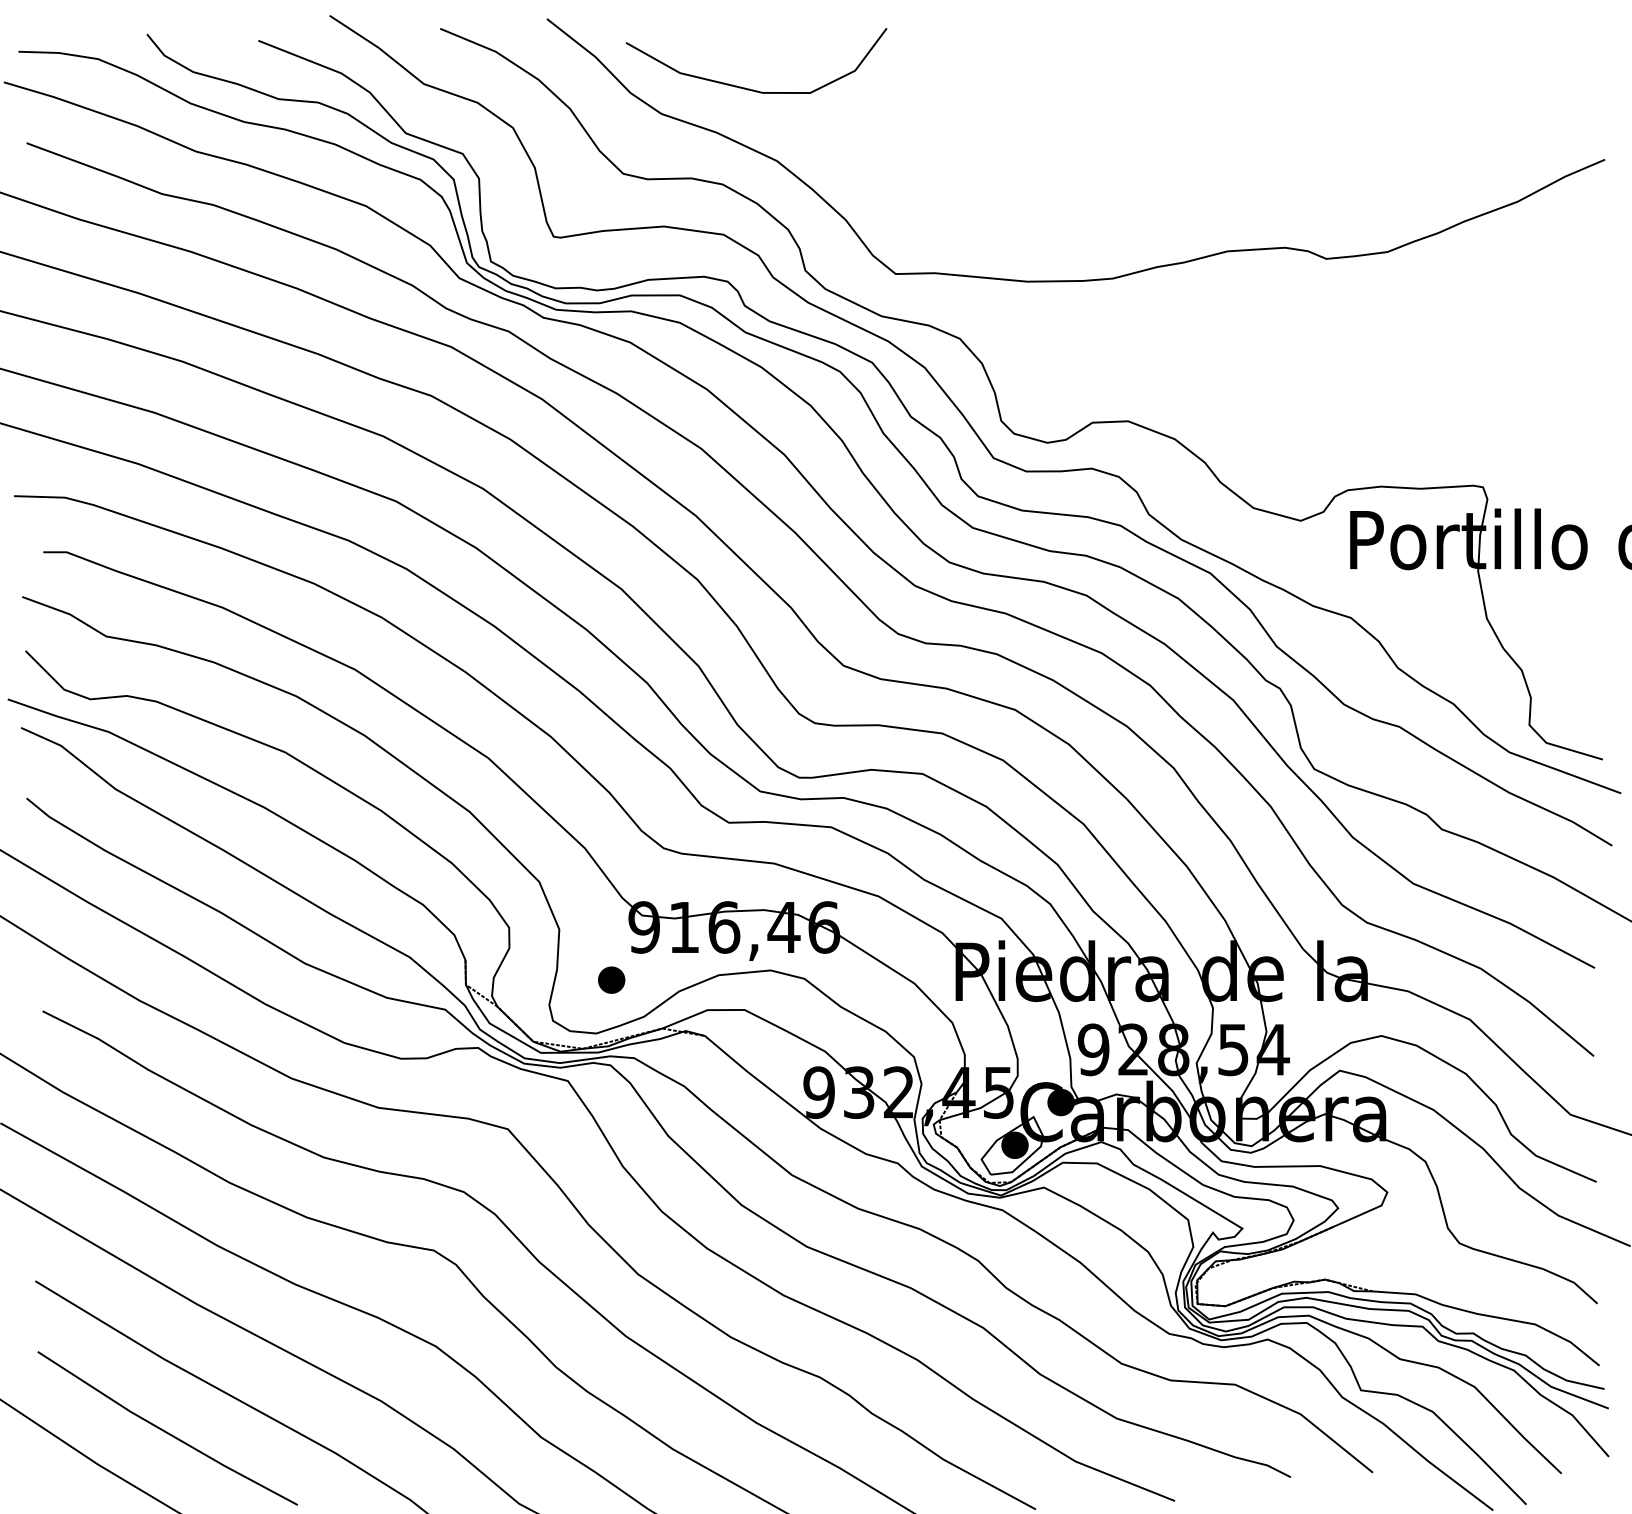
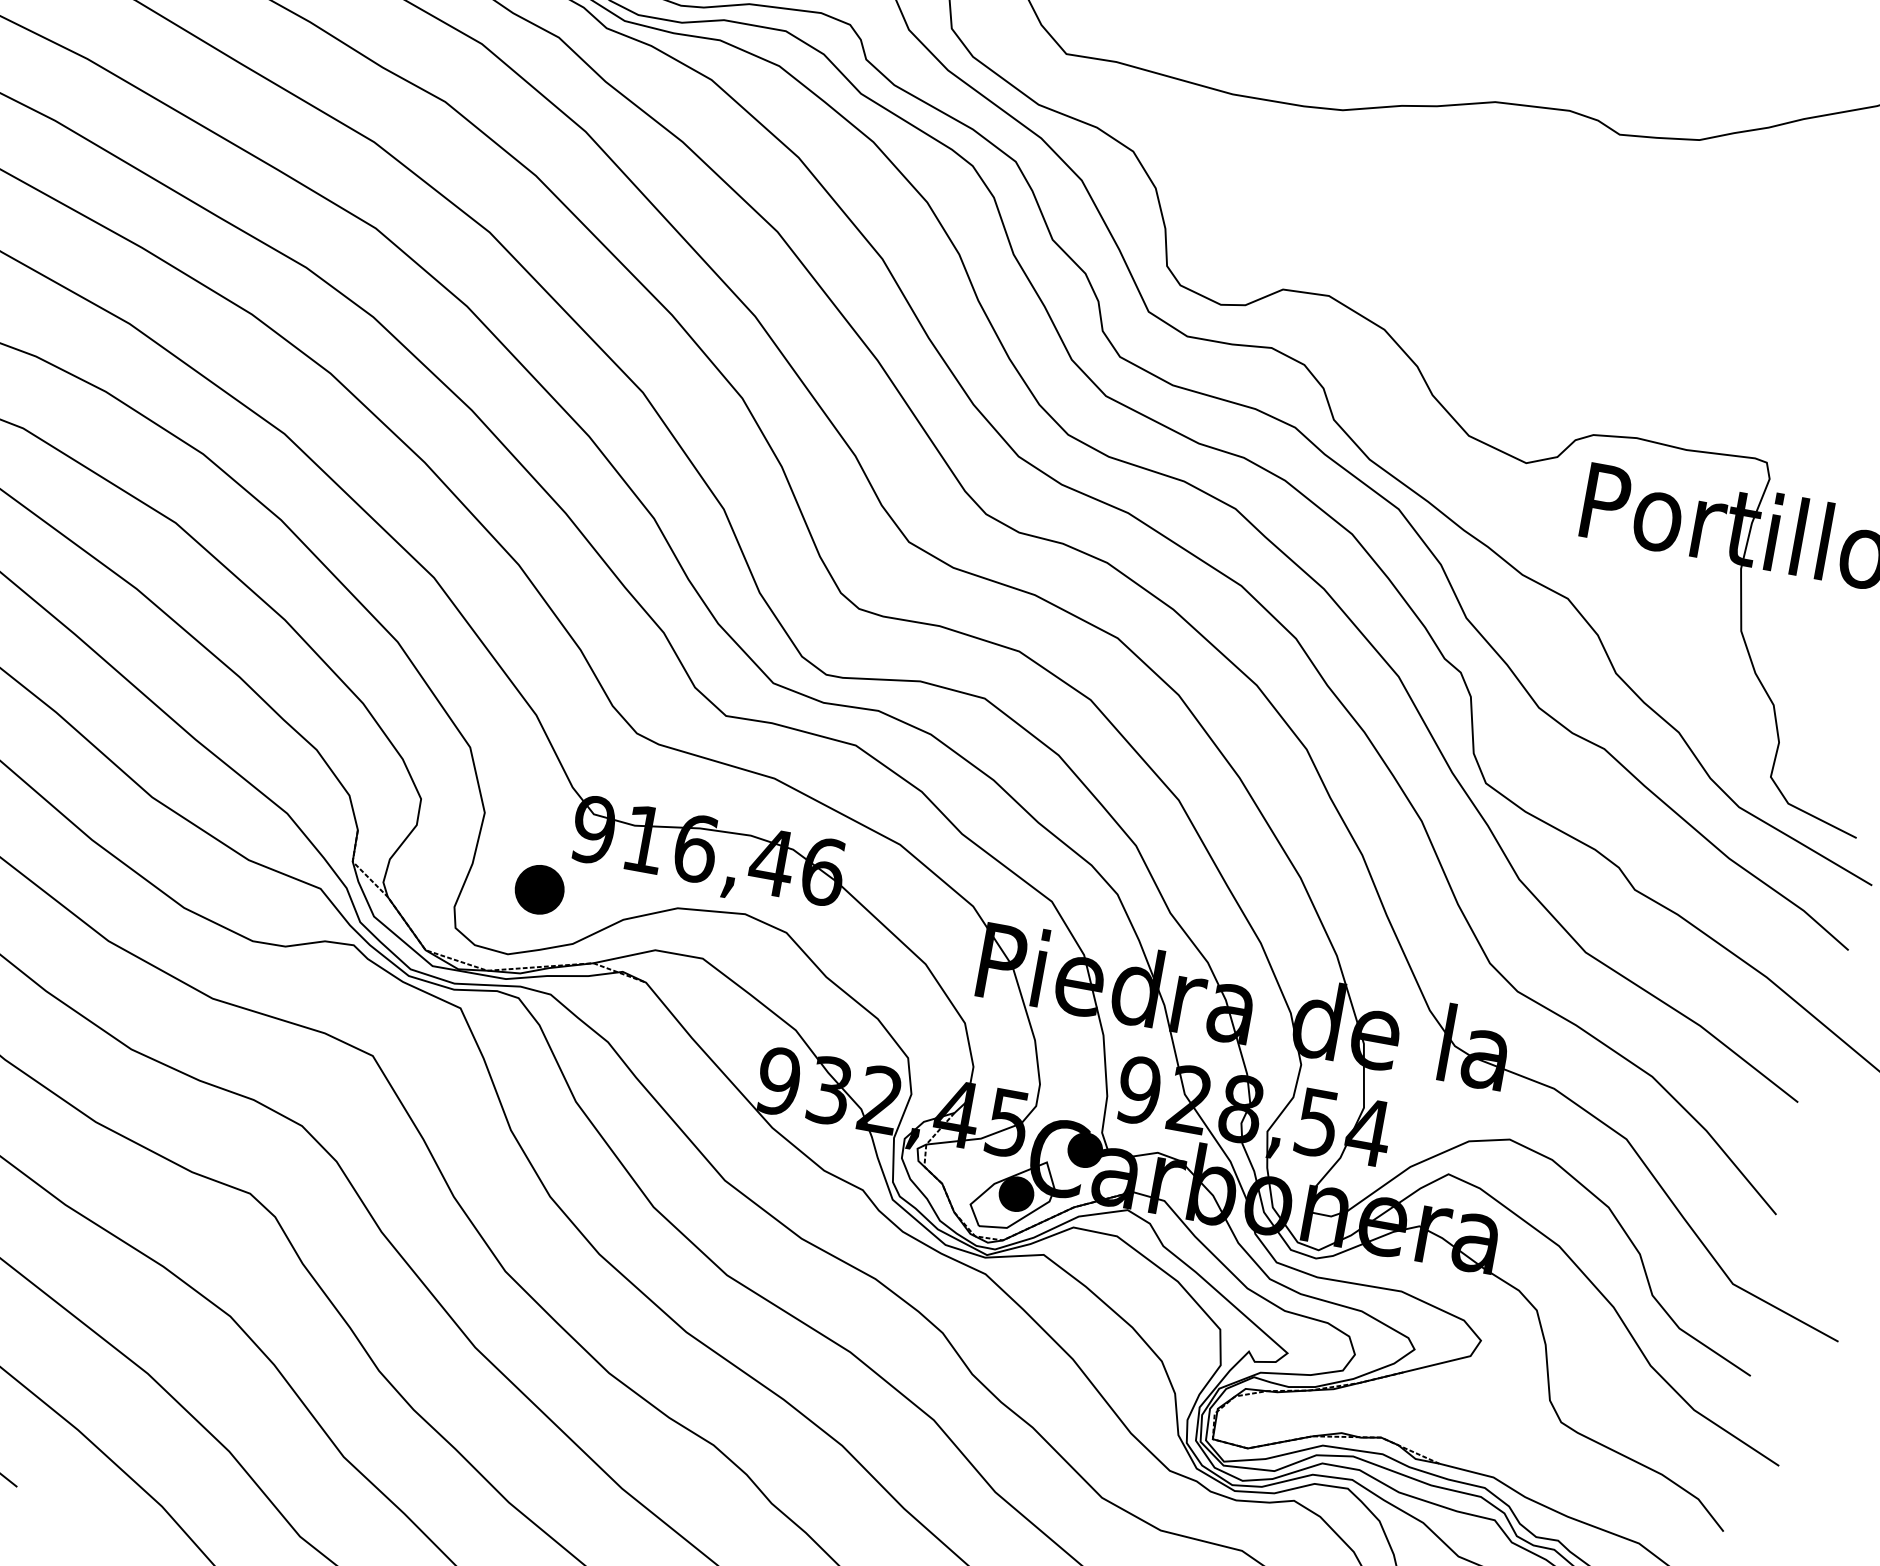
part: (611, 979) -> (539, 888), size x1.4

